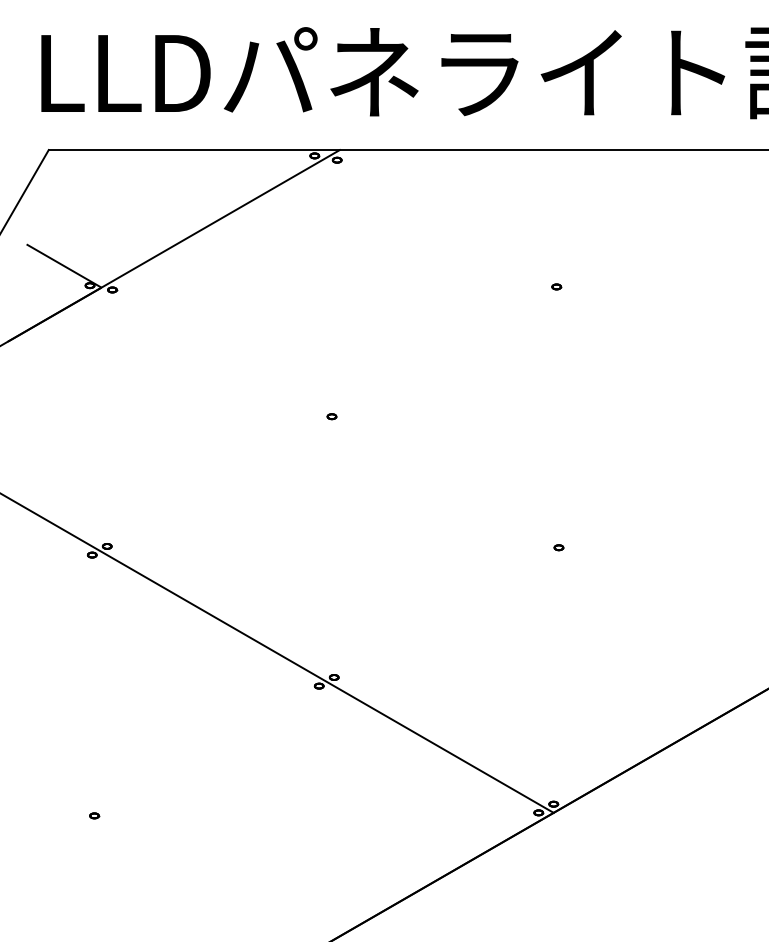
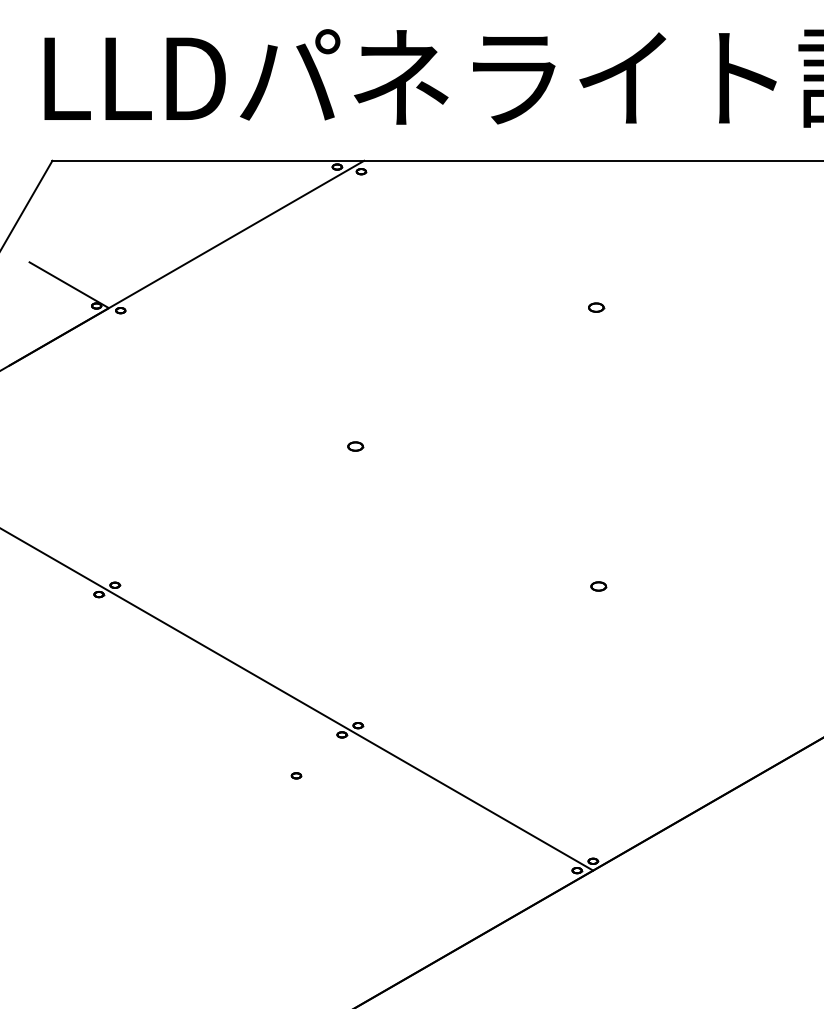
part: (556, 286) -> (596, 306), size x1.6
part: (331, 415) -> (355, 445), size x1.6
part: (558, 547) -> (598, 586), size x1.6
part: (94, 815) -> (296, 775), moved

